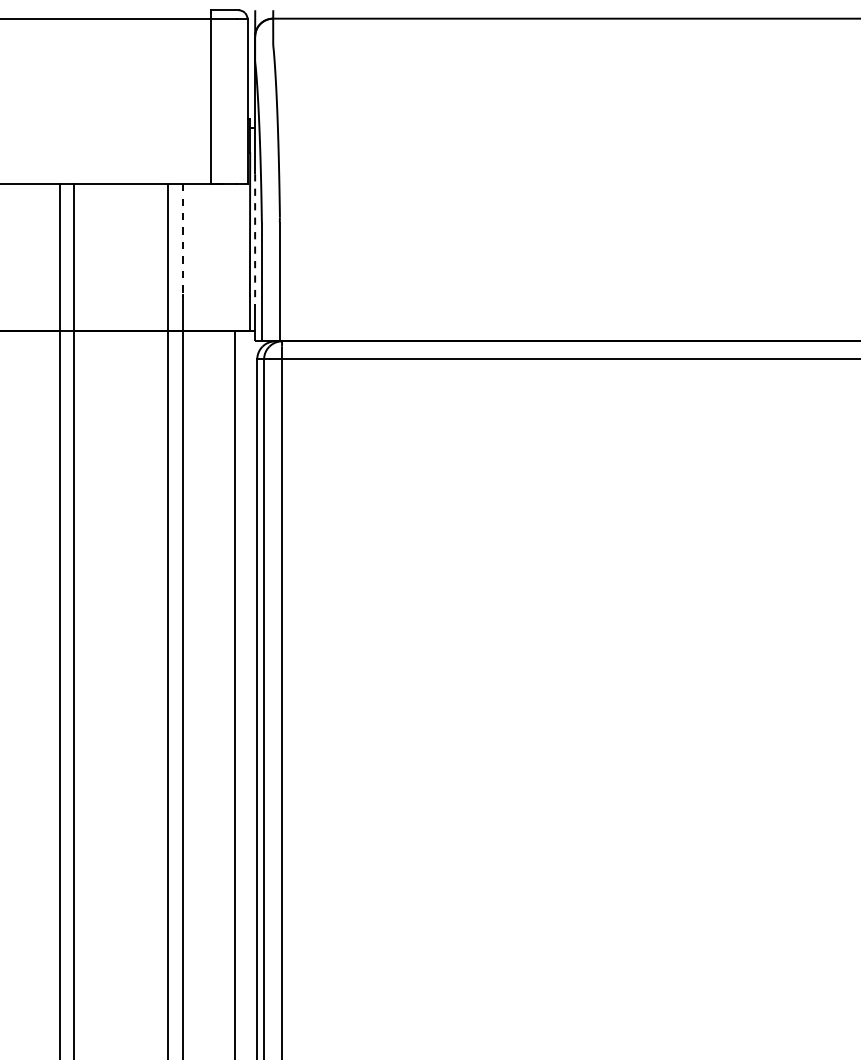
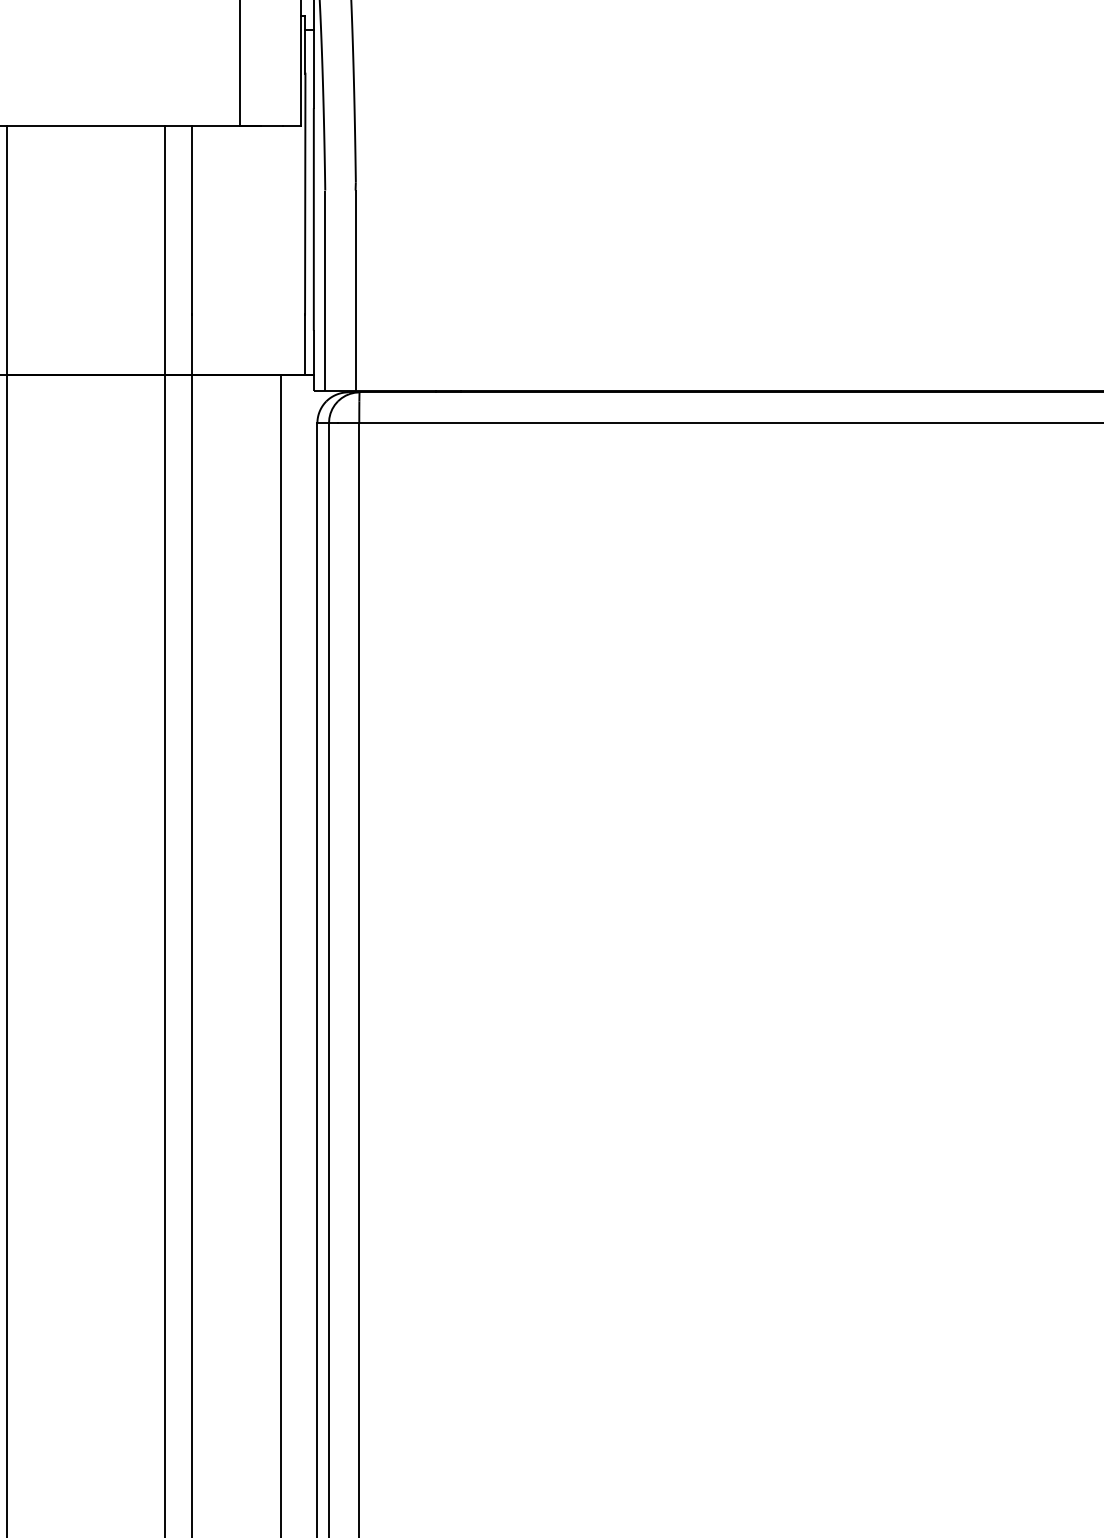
line: (183, 239) -> (192, 219), dashed -> solid
line: (255, 239) -> (314, 219), dashed -> solid

